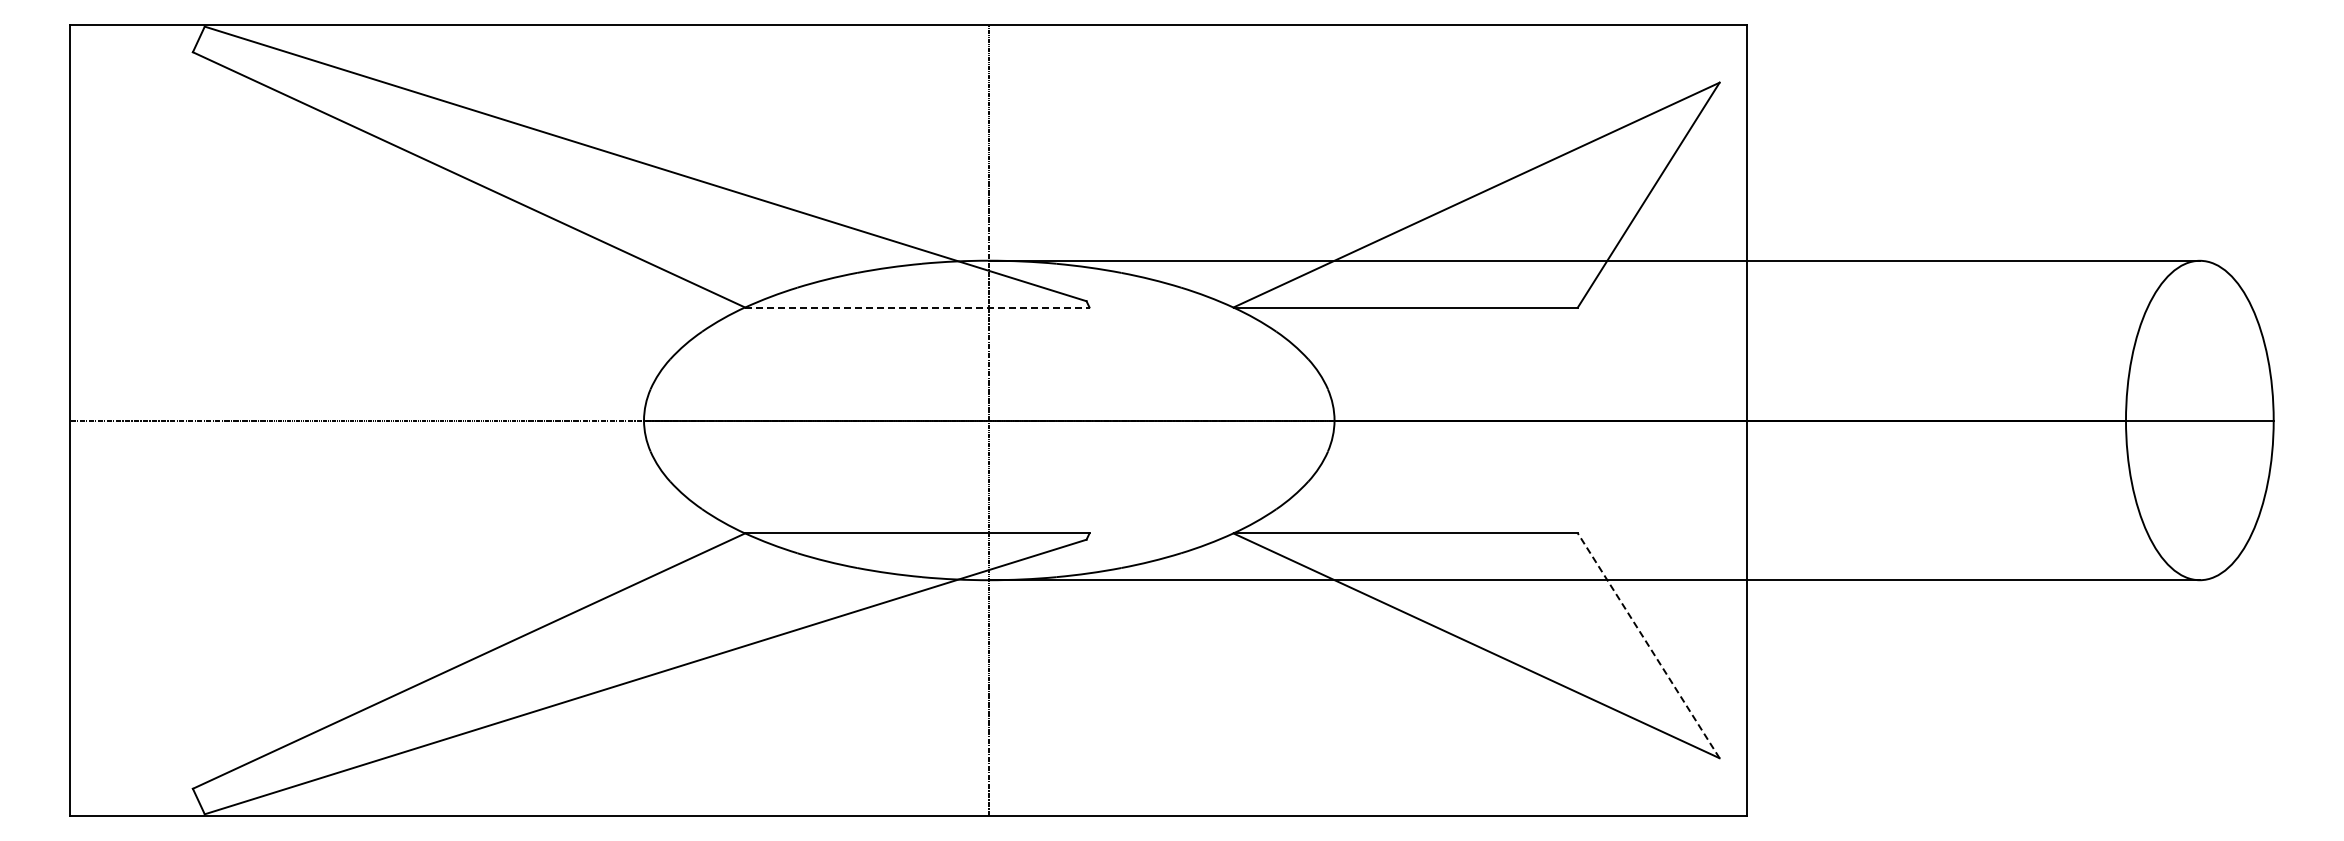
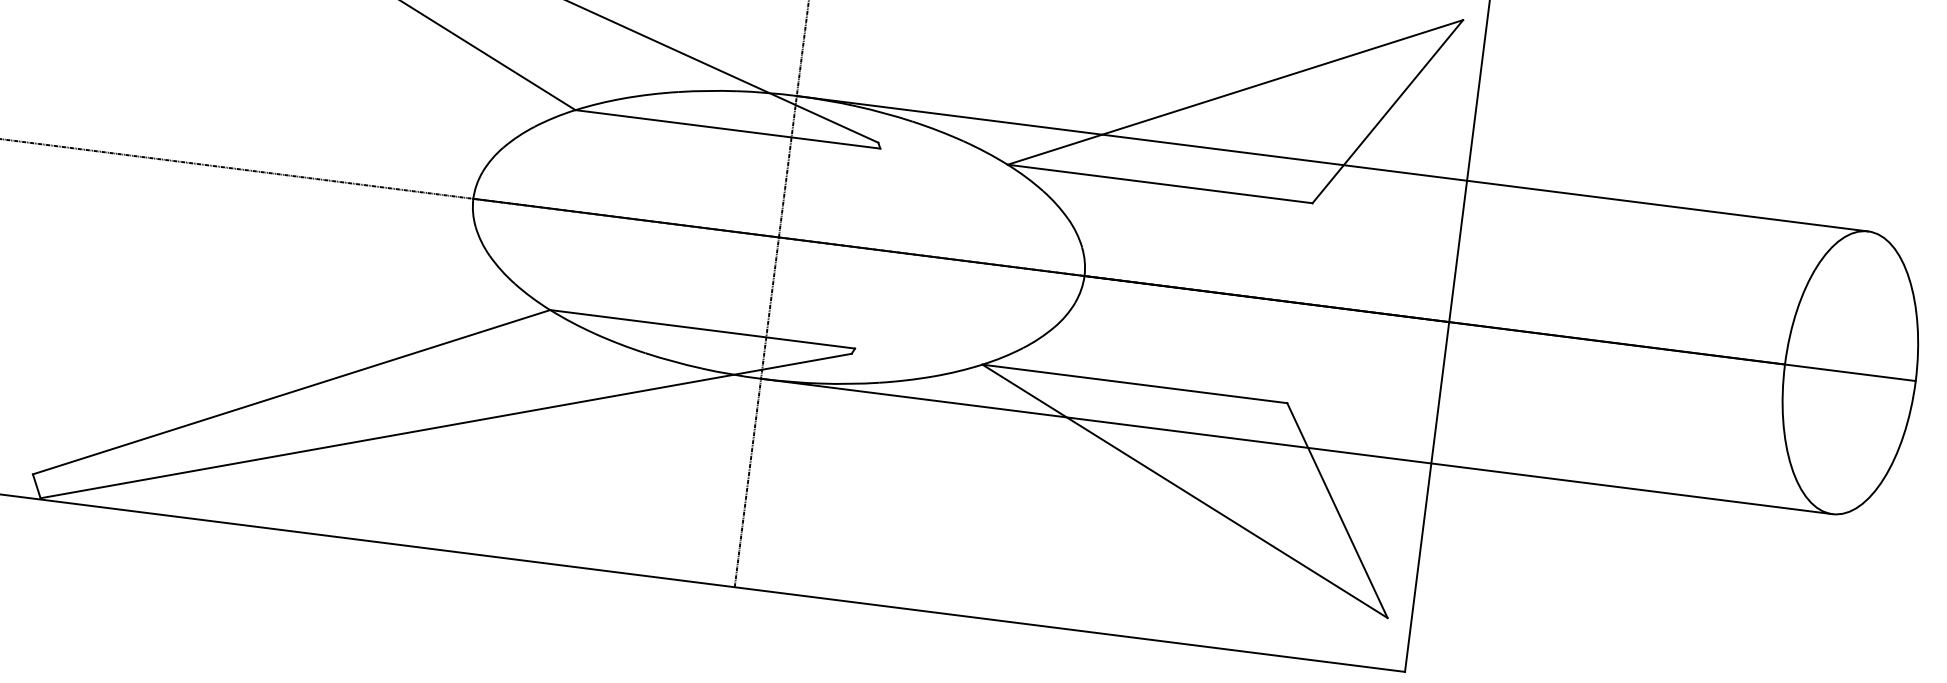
line: (917, 307) -> (728, 129), dashed -> solid
line: (1648, 645) -> (1337, 510), dashed -> solid

